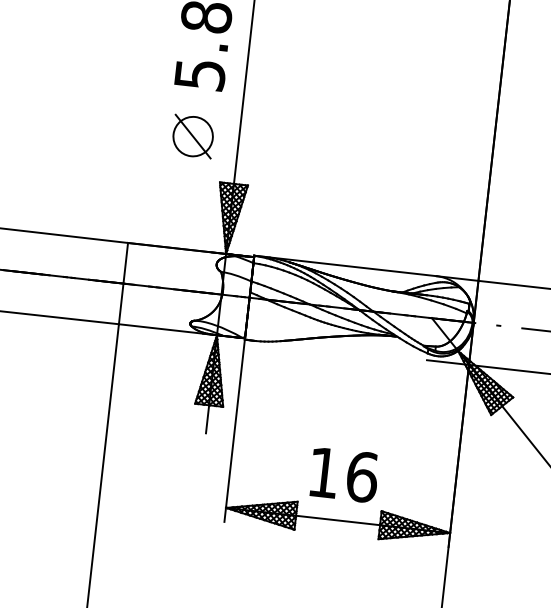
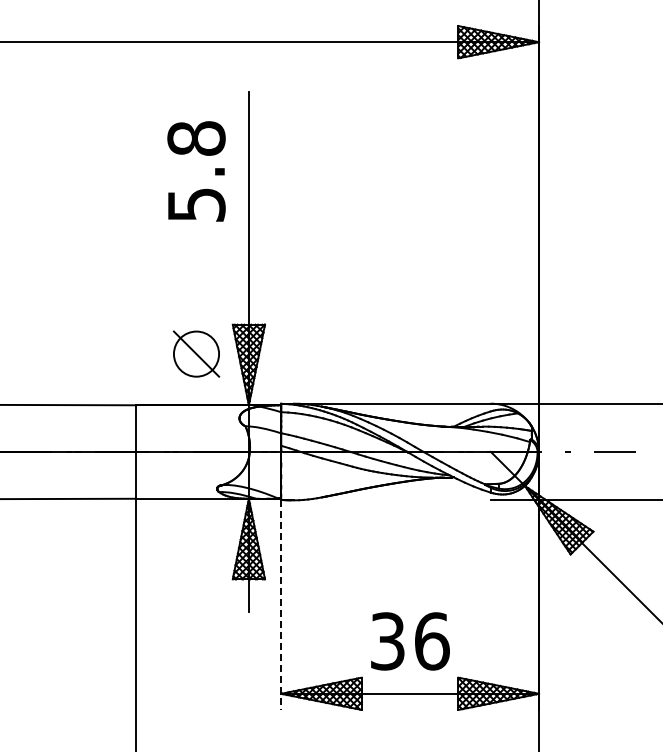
part: (193, 136) -> (196, 353), moved
line: (234, 431) -> (281, 605), solid -> dashed
text: (323, 472) -> (387, 641), 16 -> 36

